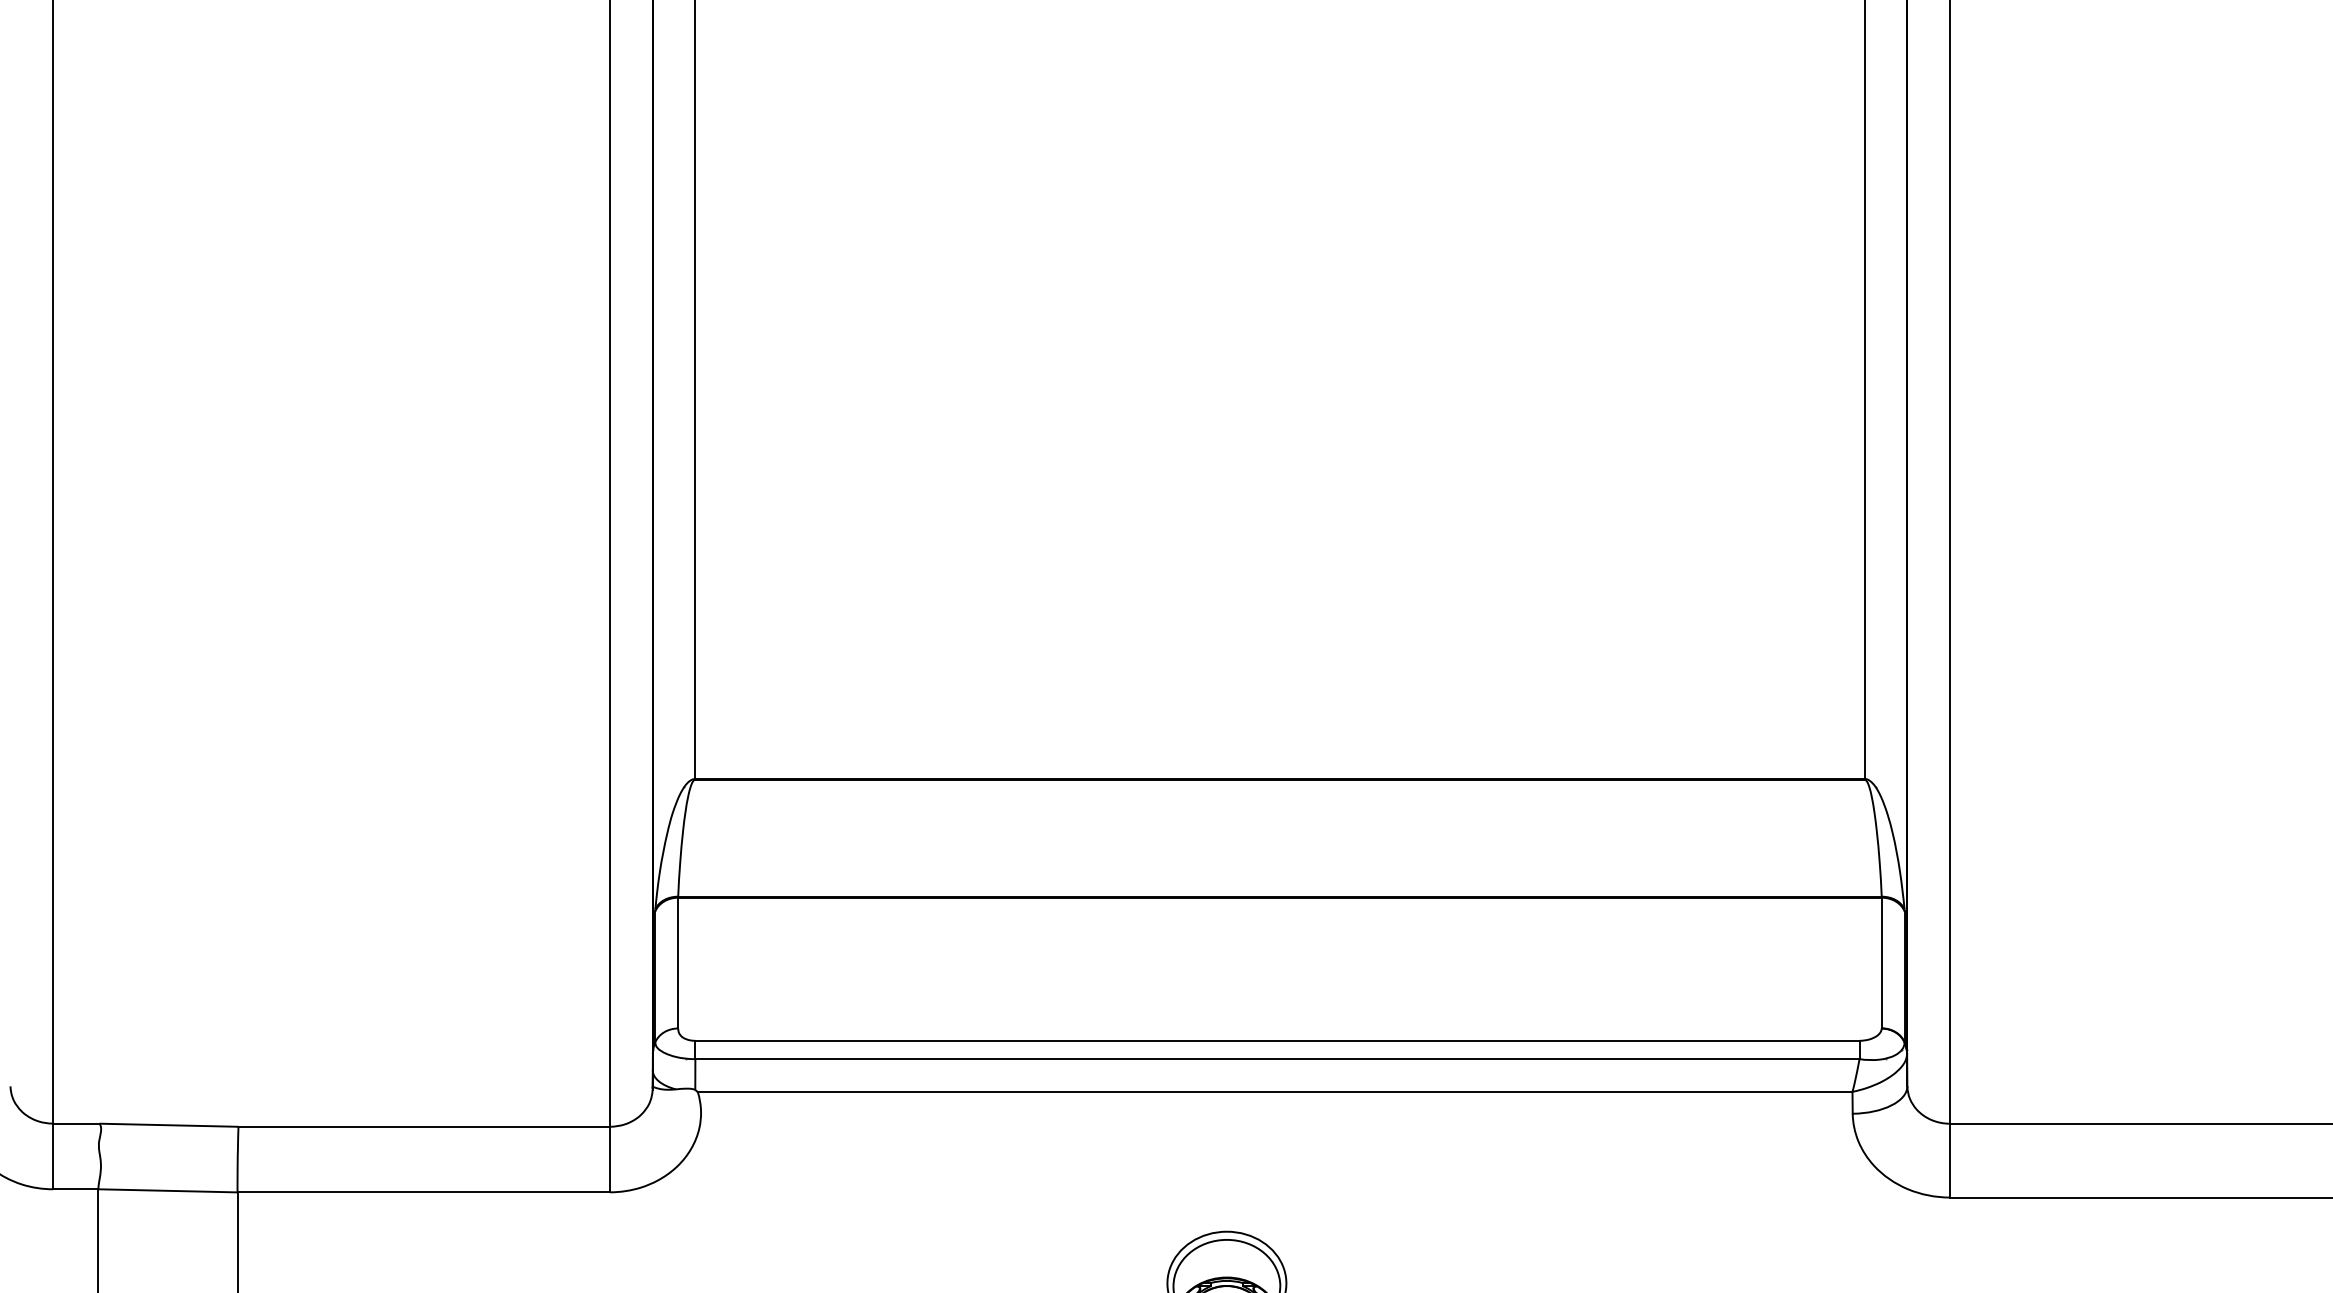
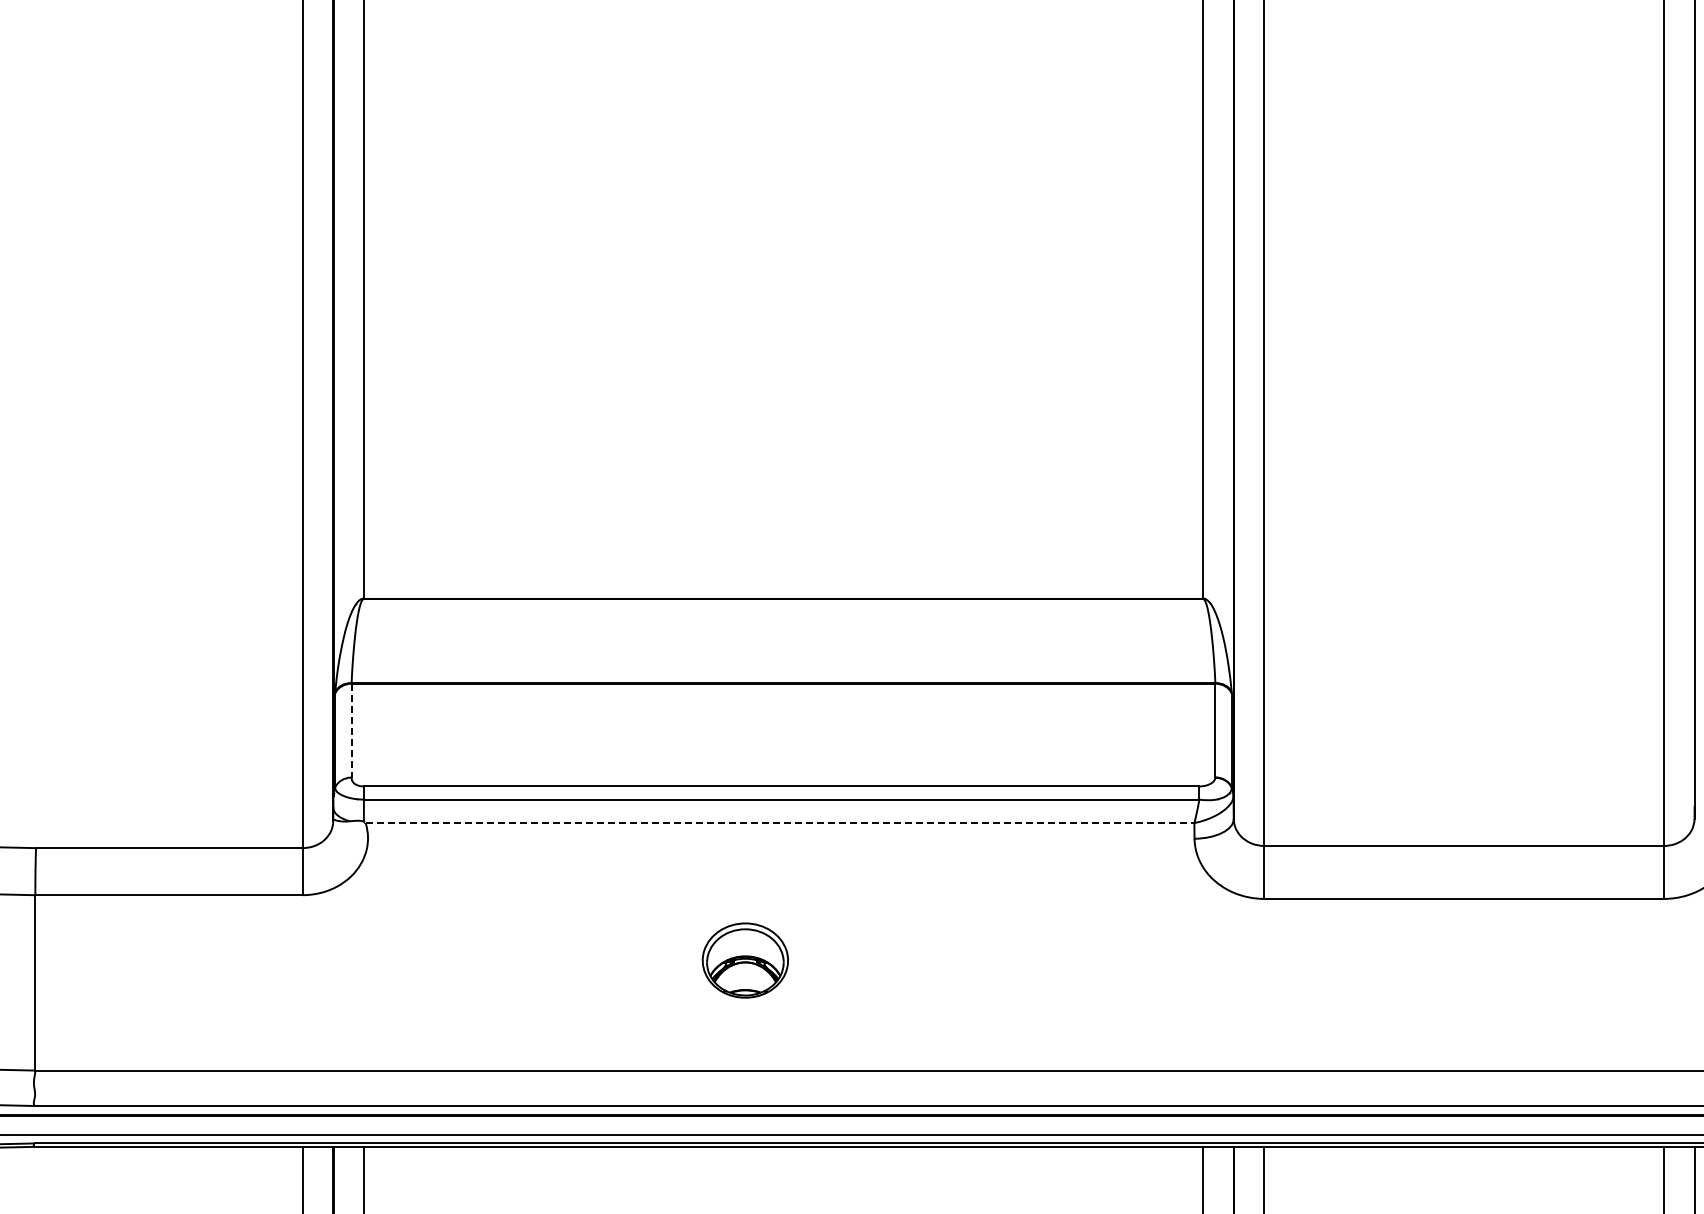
line: (678, 962) -> (351, 730), solid -> dashed
line: (1275, 1092) -> (780, 823), solid -> dashed

